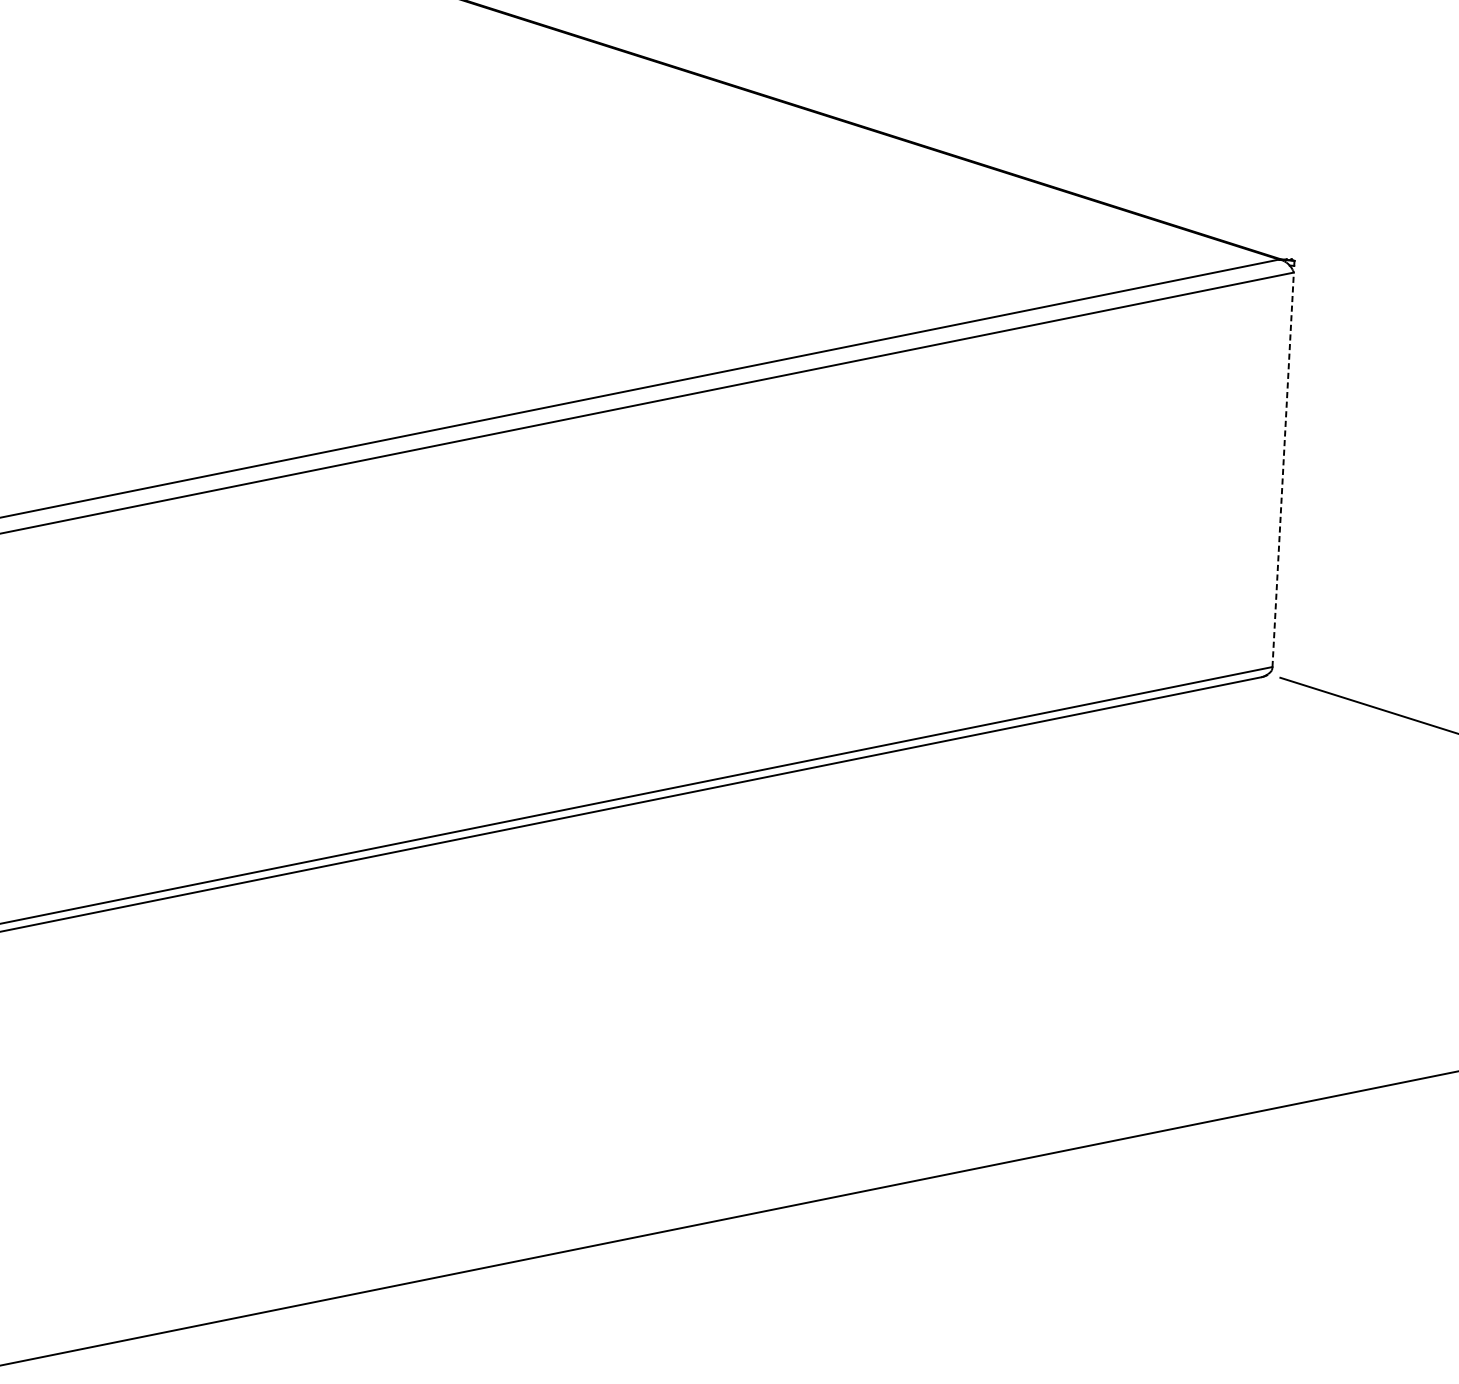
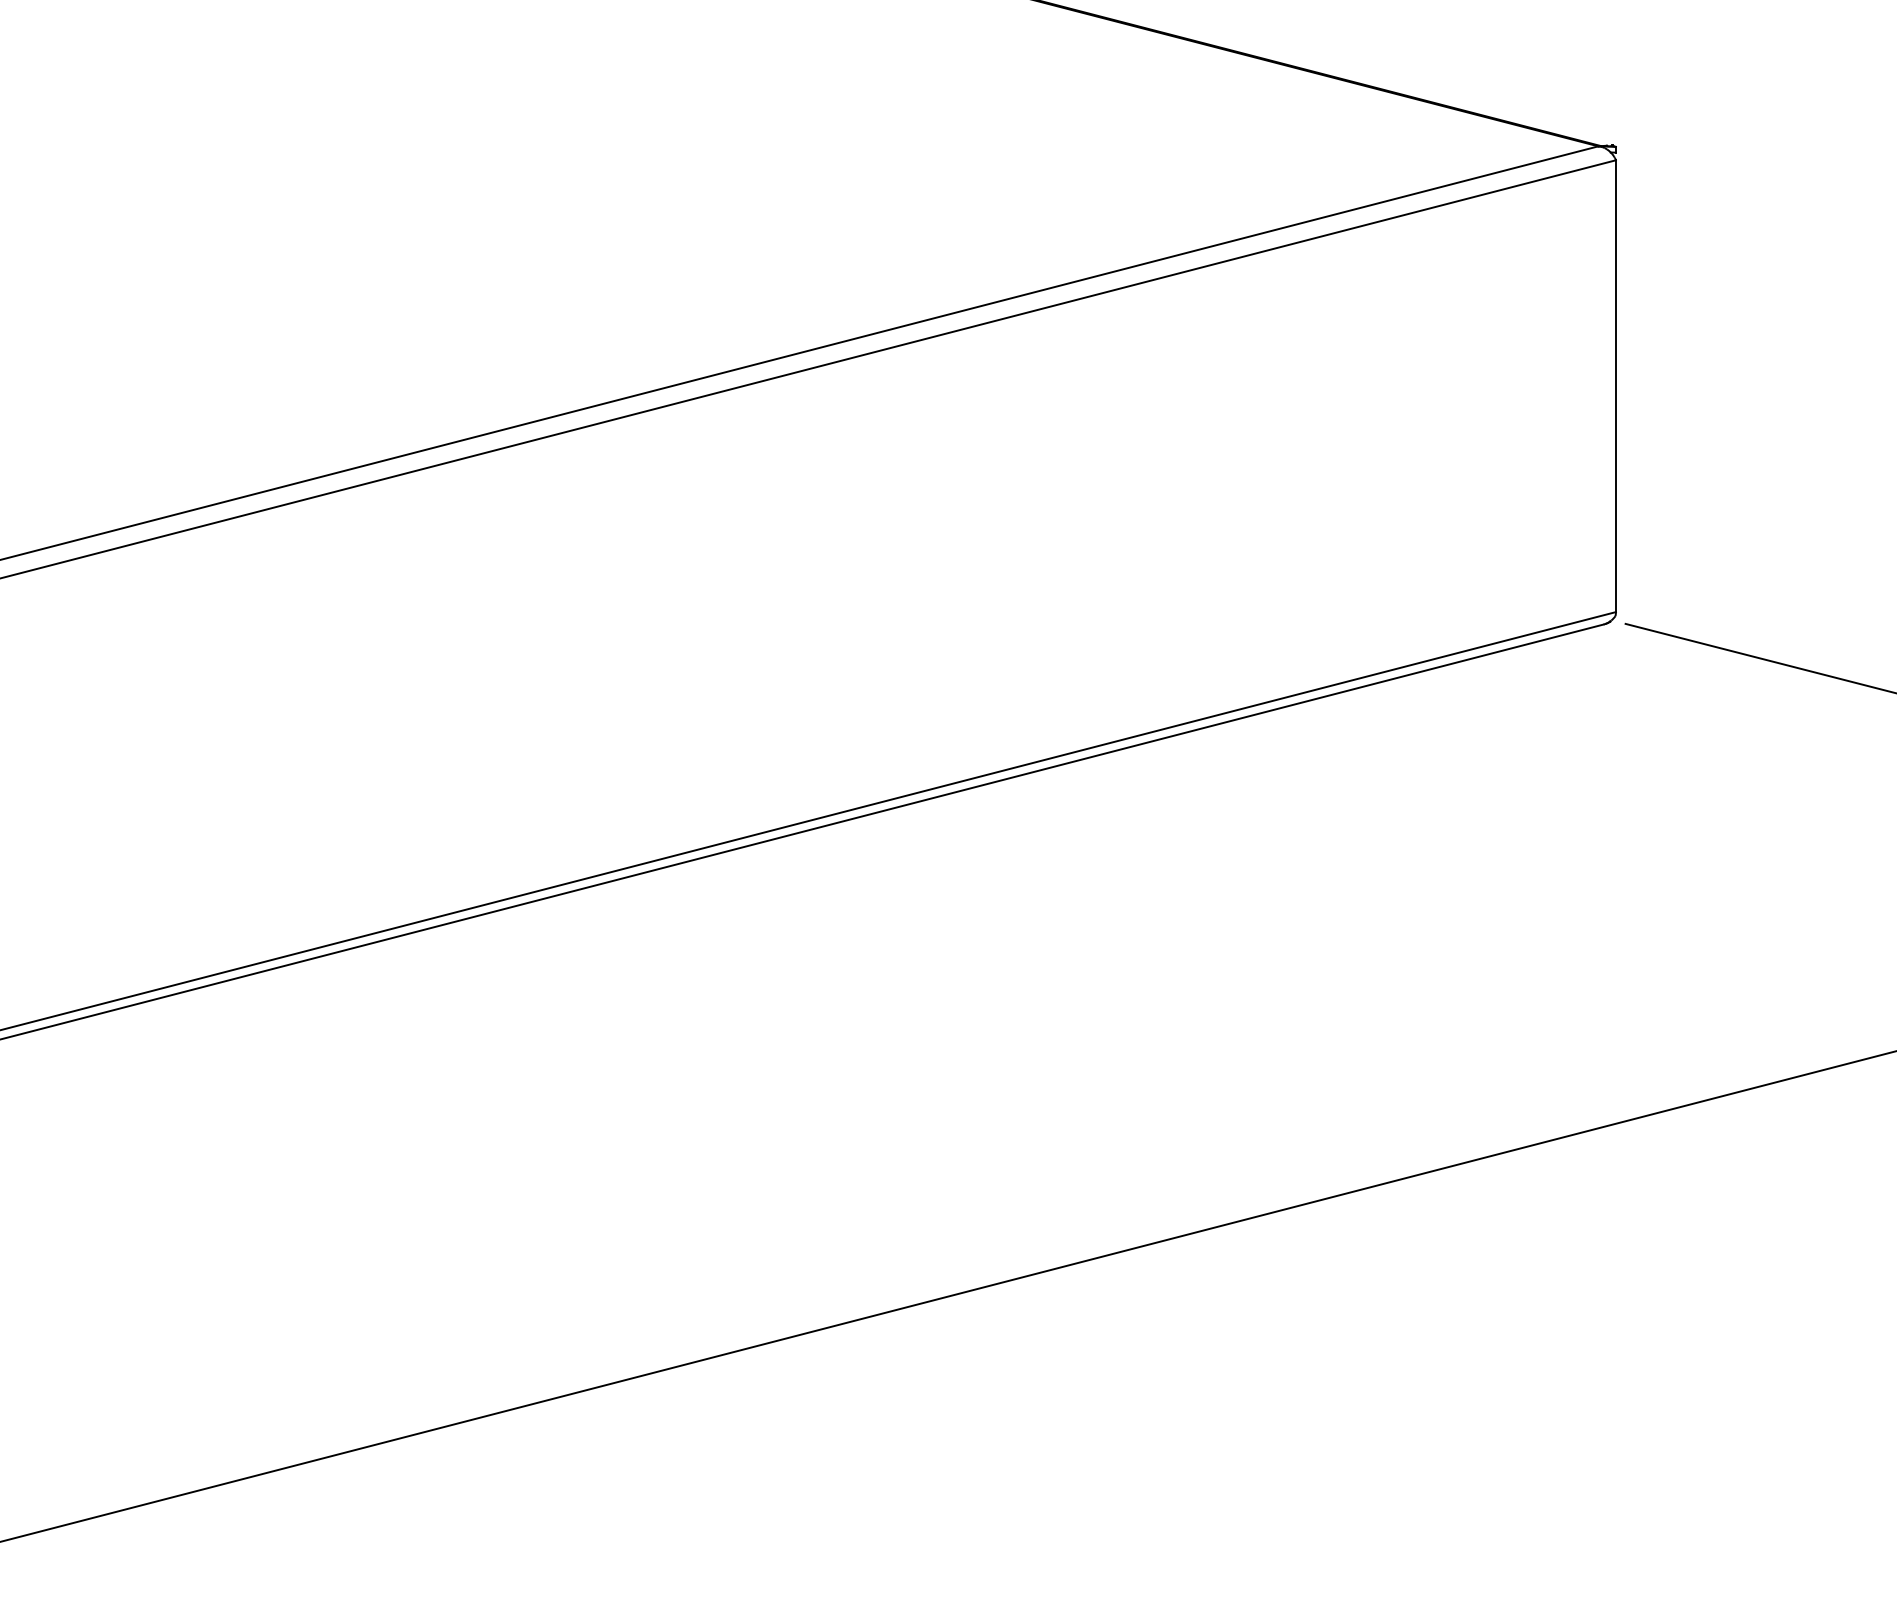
line: (1282, 470) -> (1615, 386), dashed -> solid

